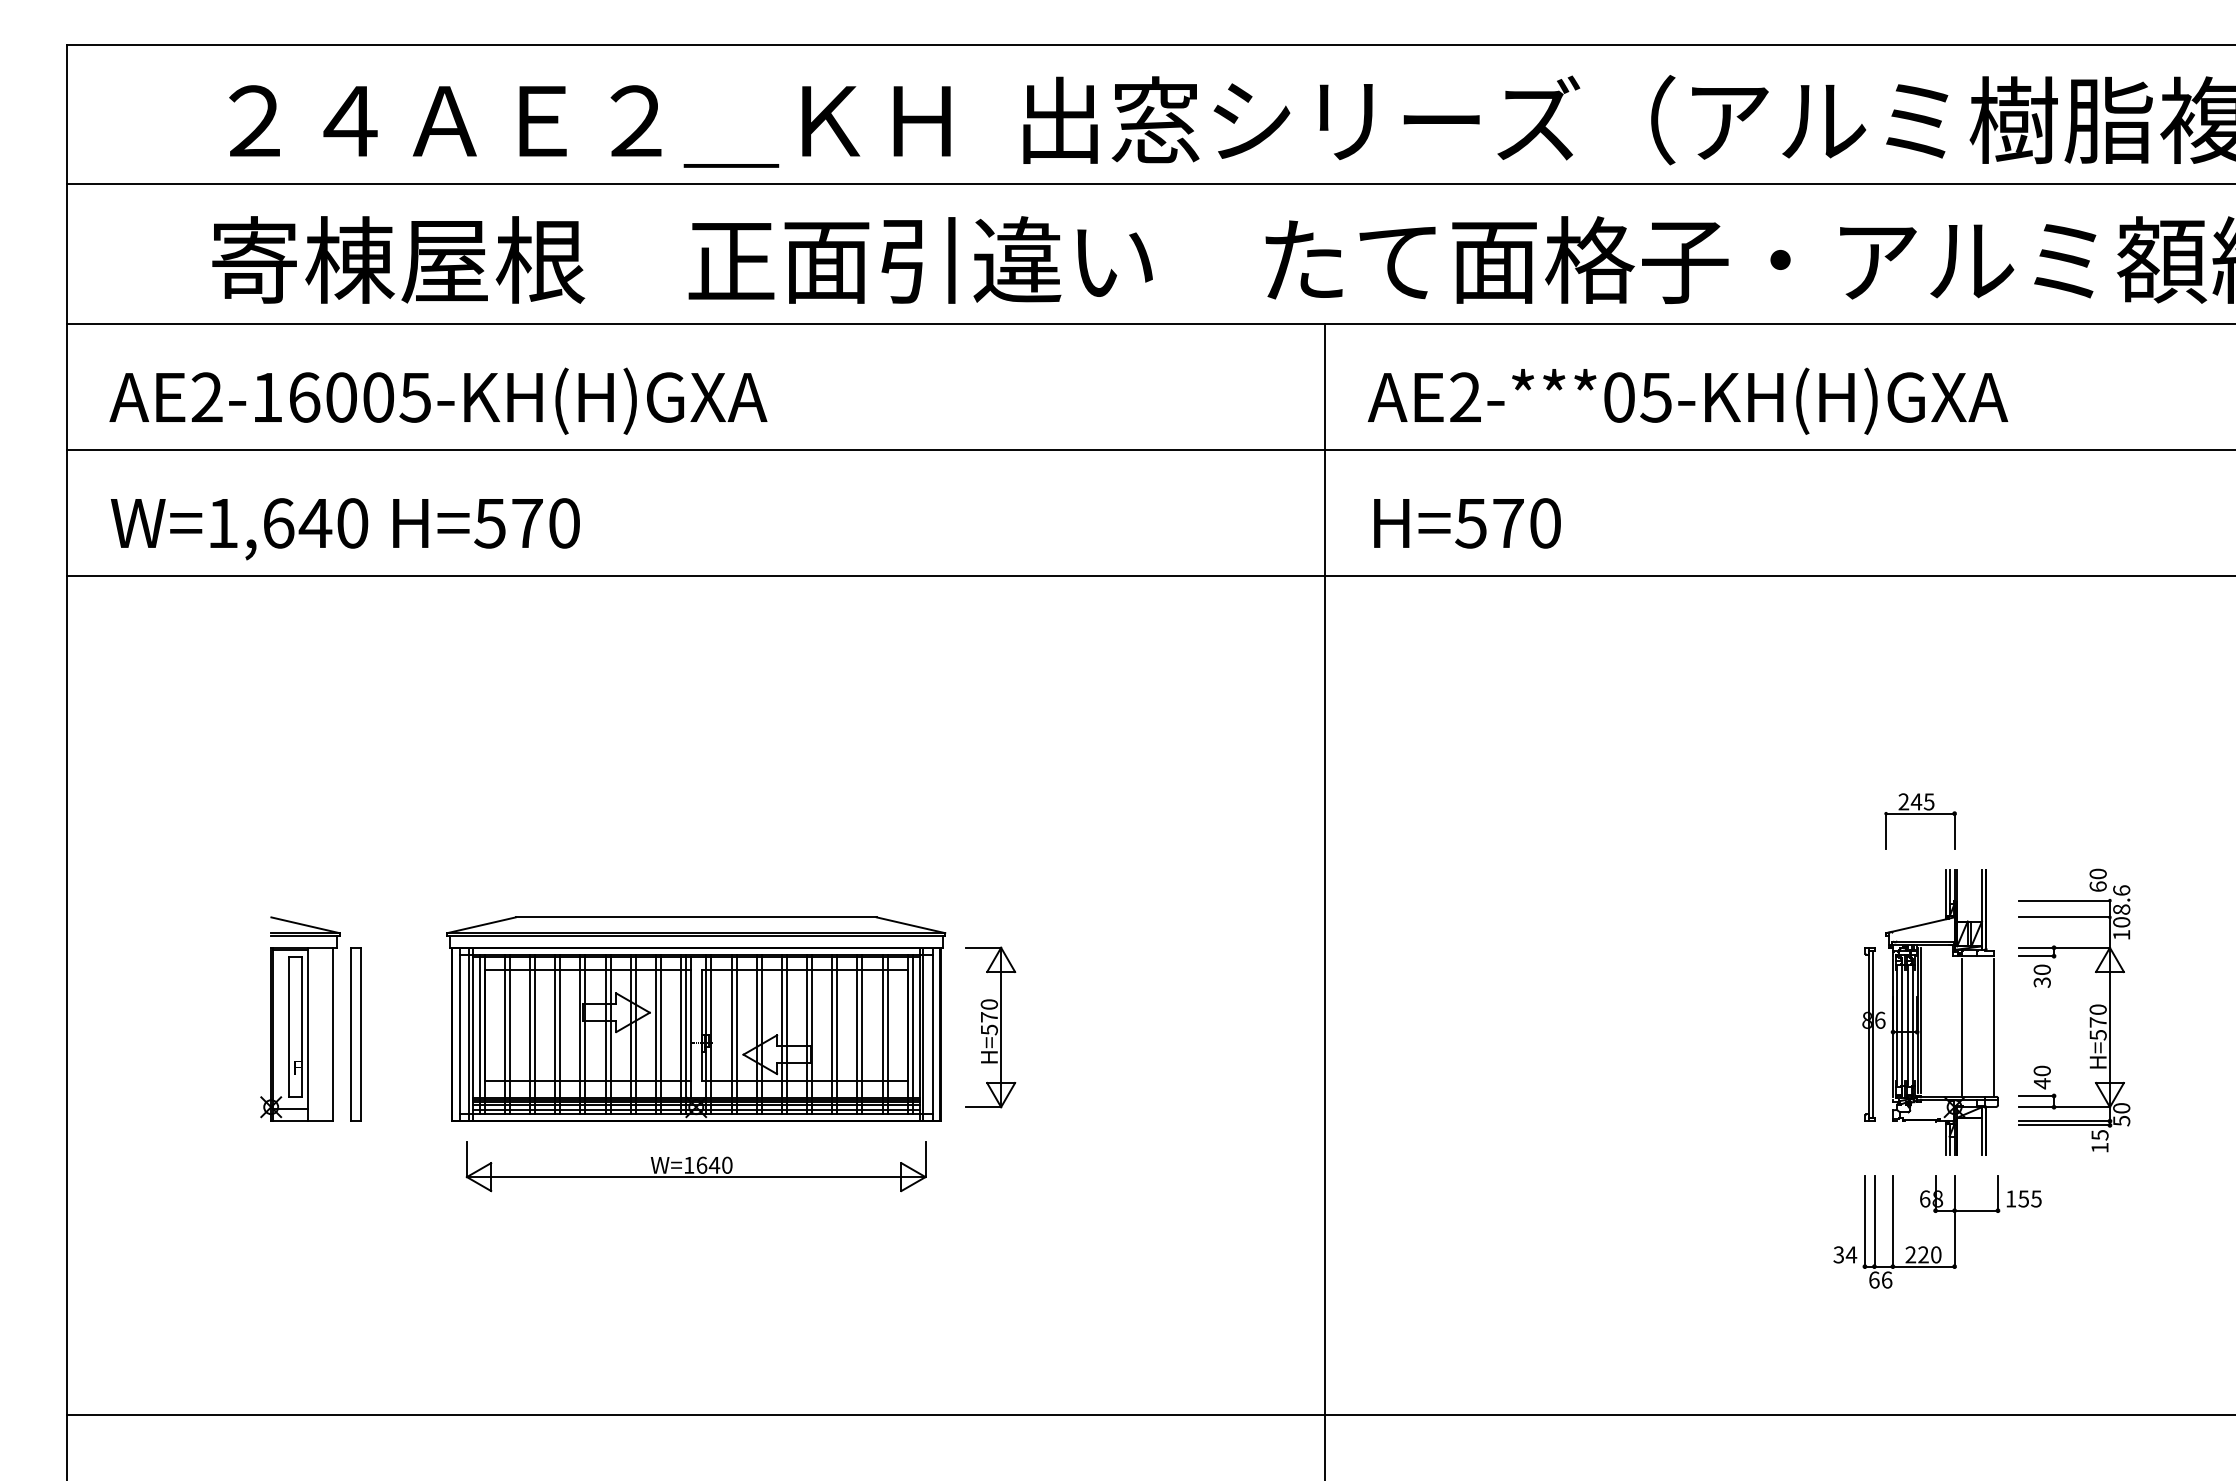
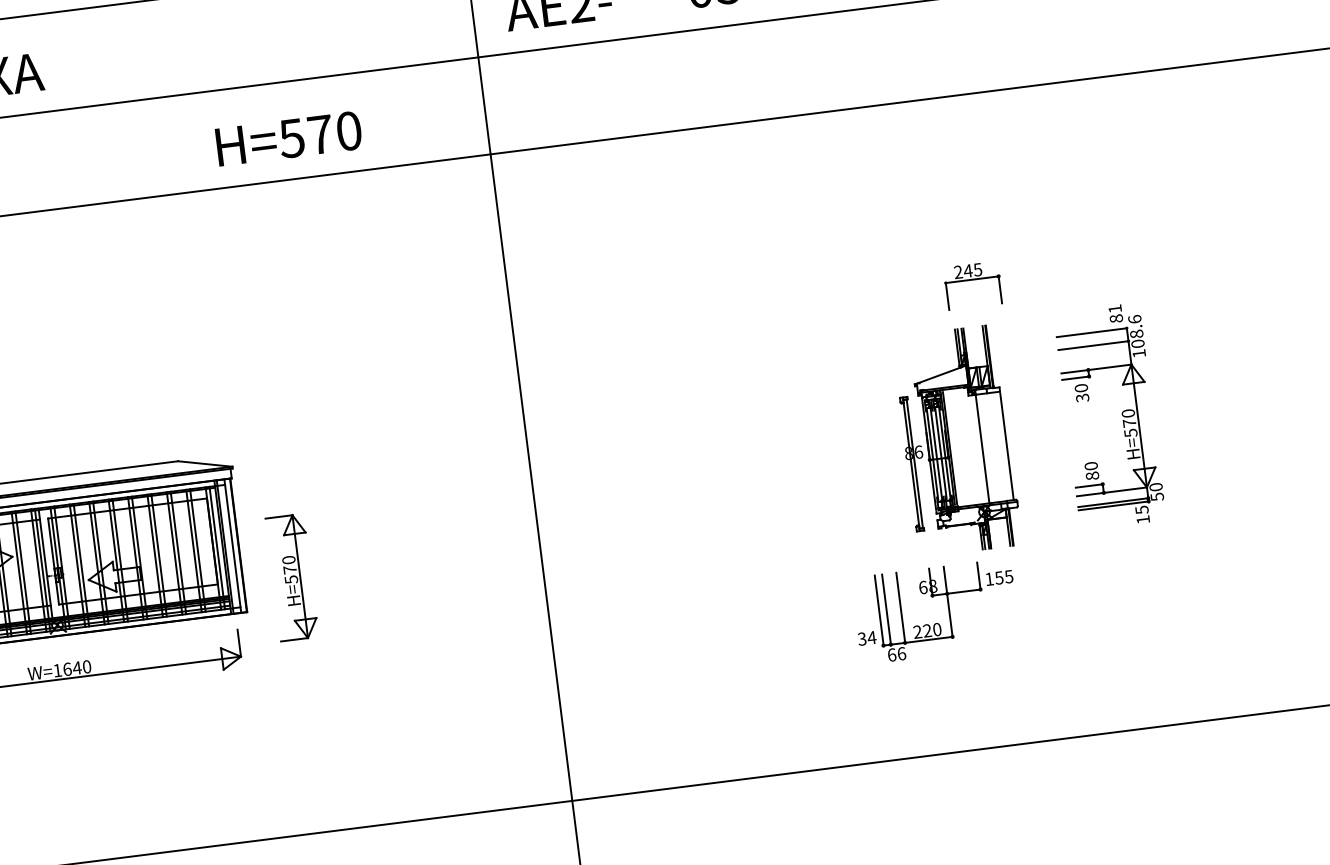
text: (1467, 523) -> (289, 138), moved
text: (2097, 879) -> (1115, 313), 60 -> 81
part: (1921, 1012) -> (949, 442), moved
part: (990, 1027) -> (292, 577), moved
text: (2041, 1083) -> (1091, 475), 40 -> 80
part: (1937, 1246) -> (937, 623), moved

